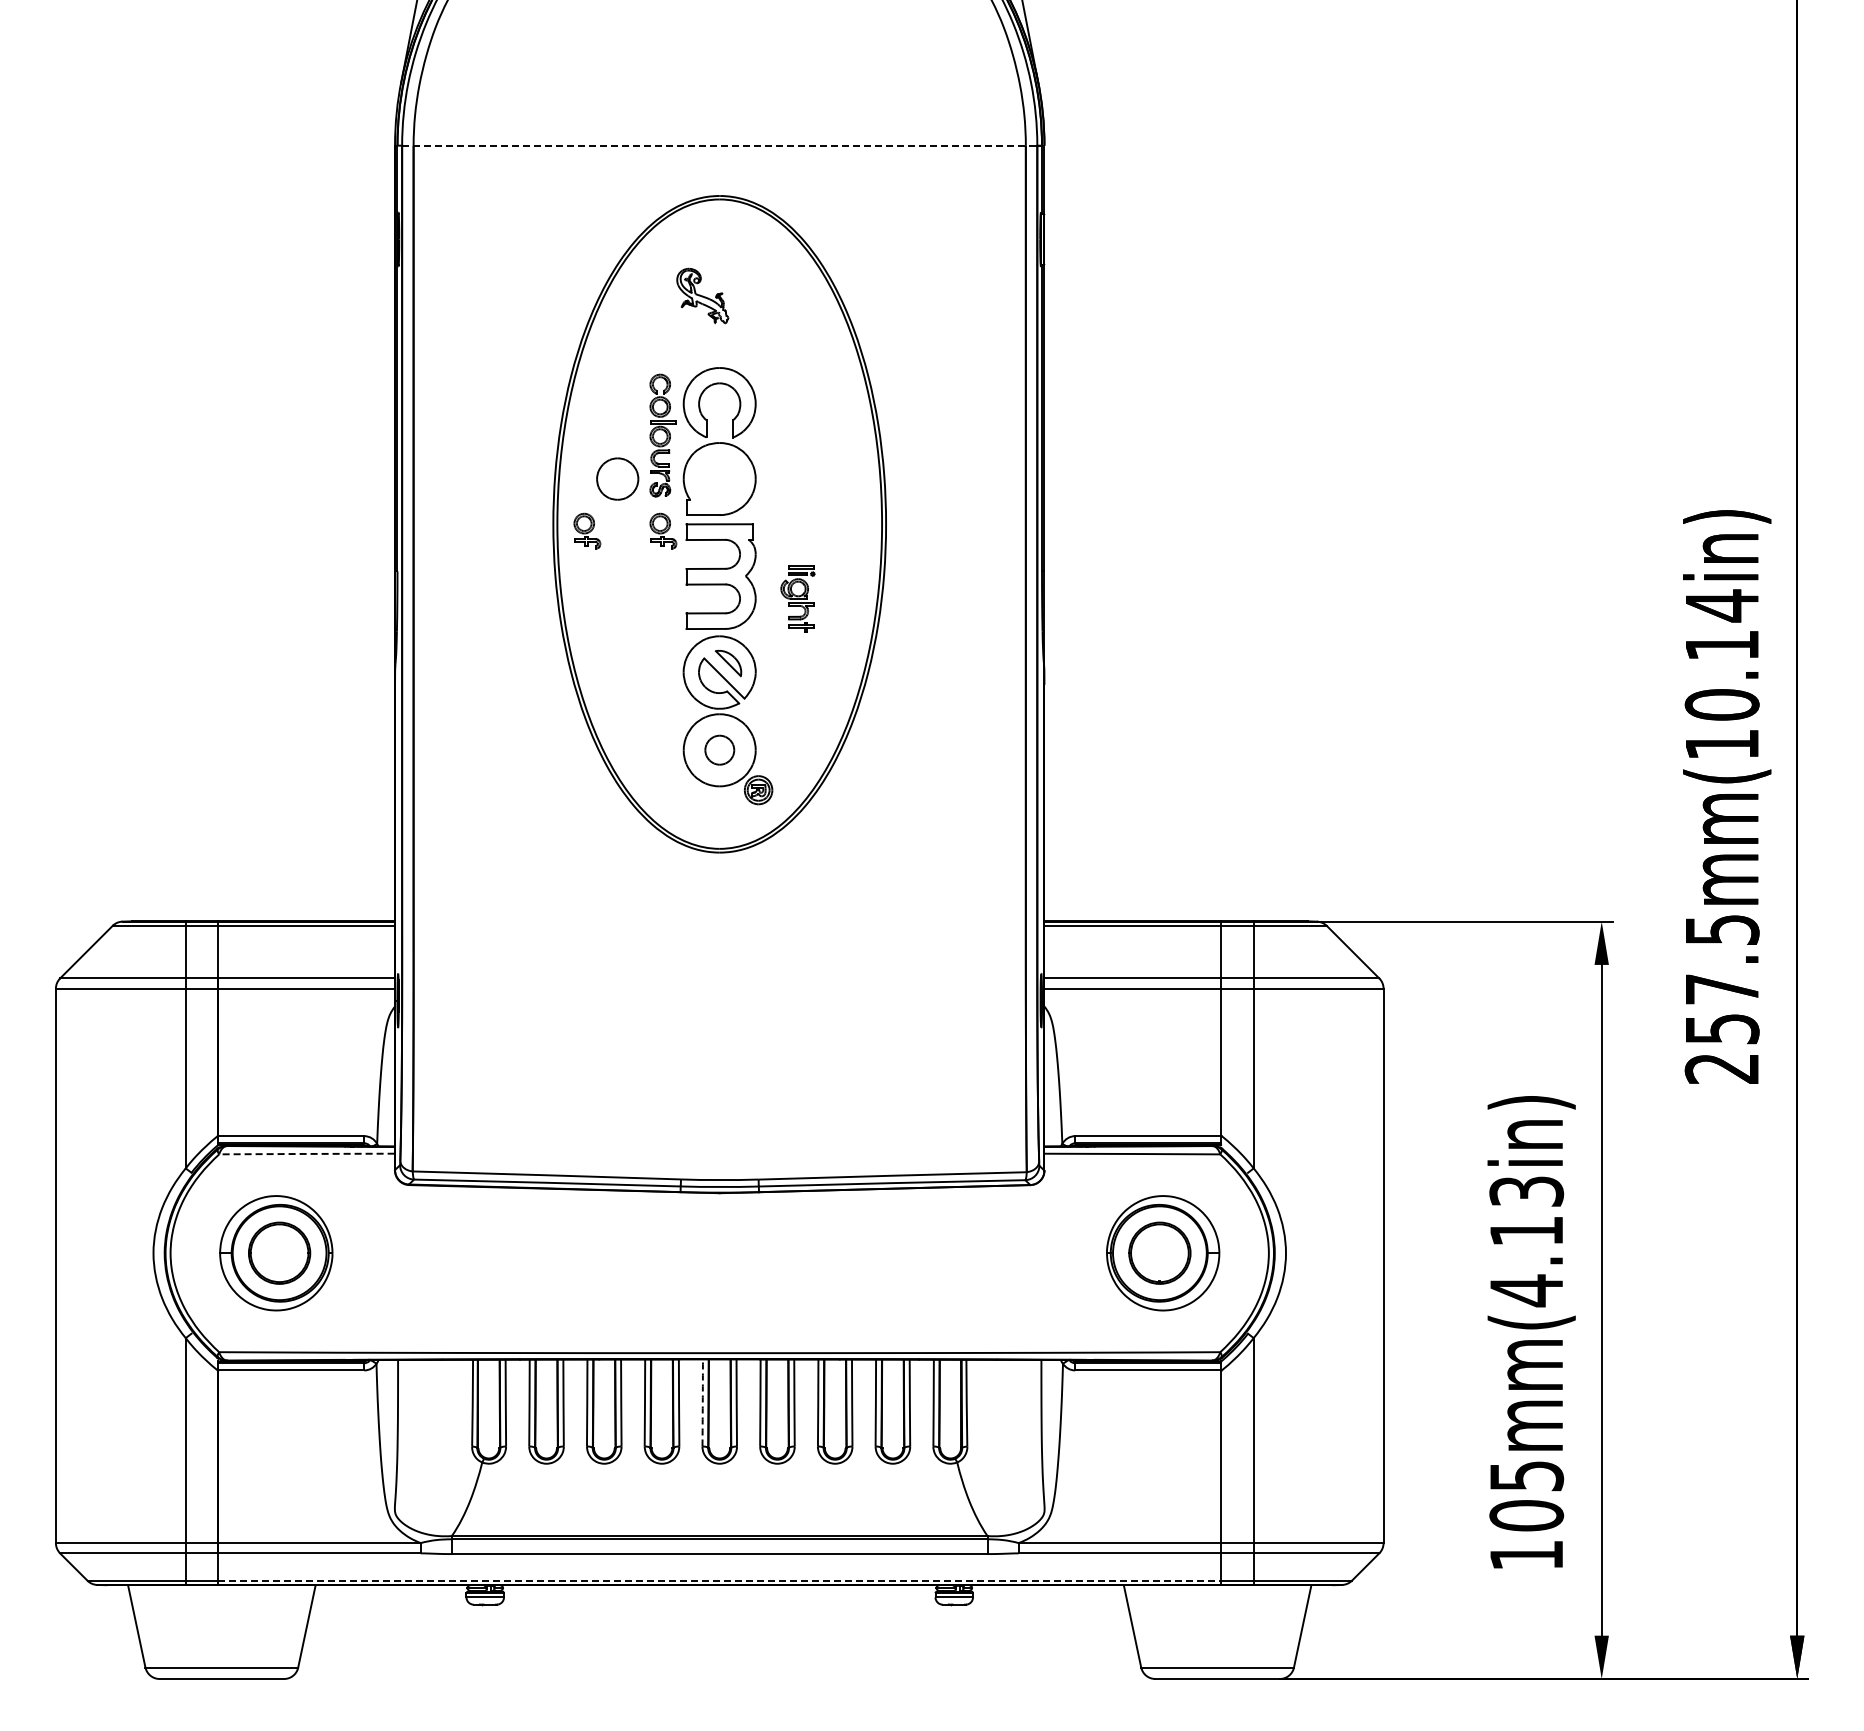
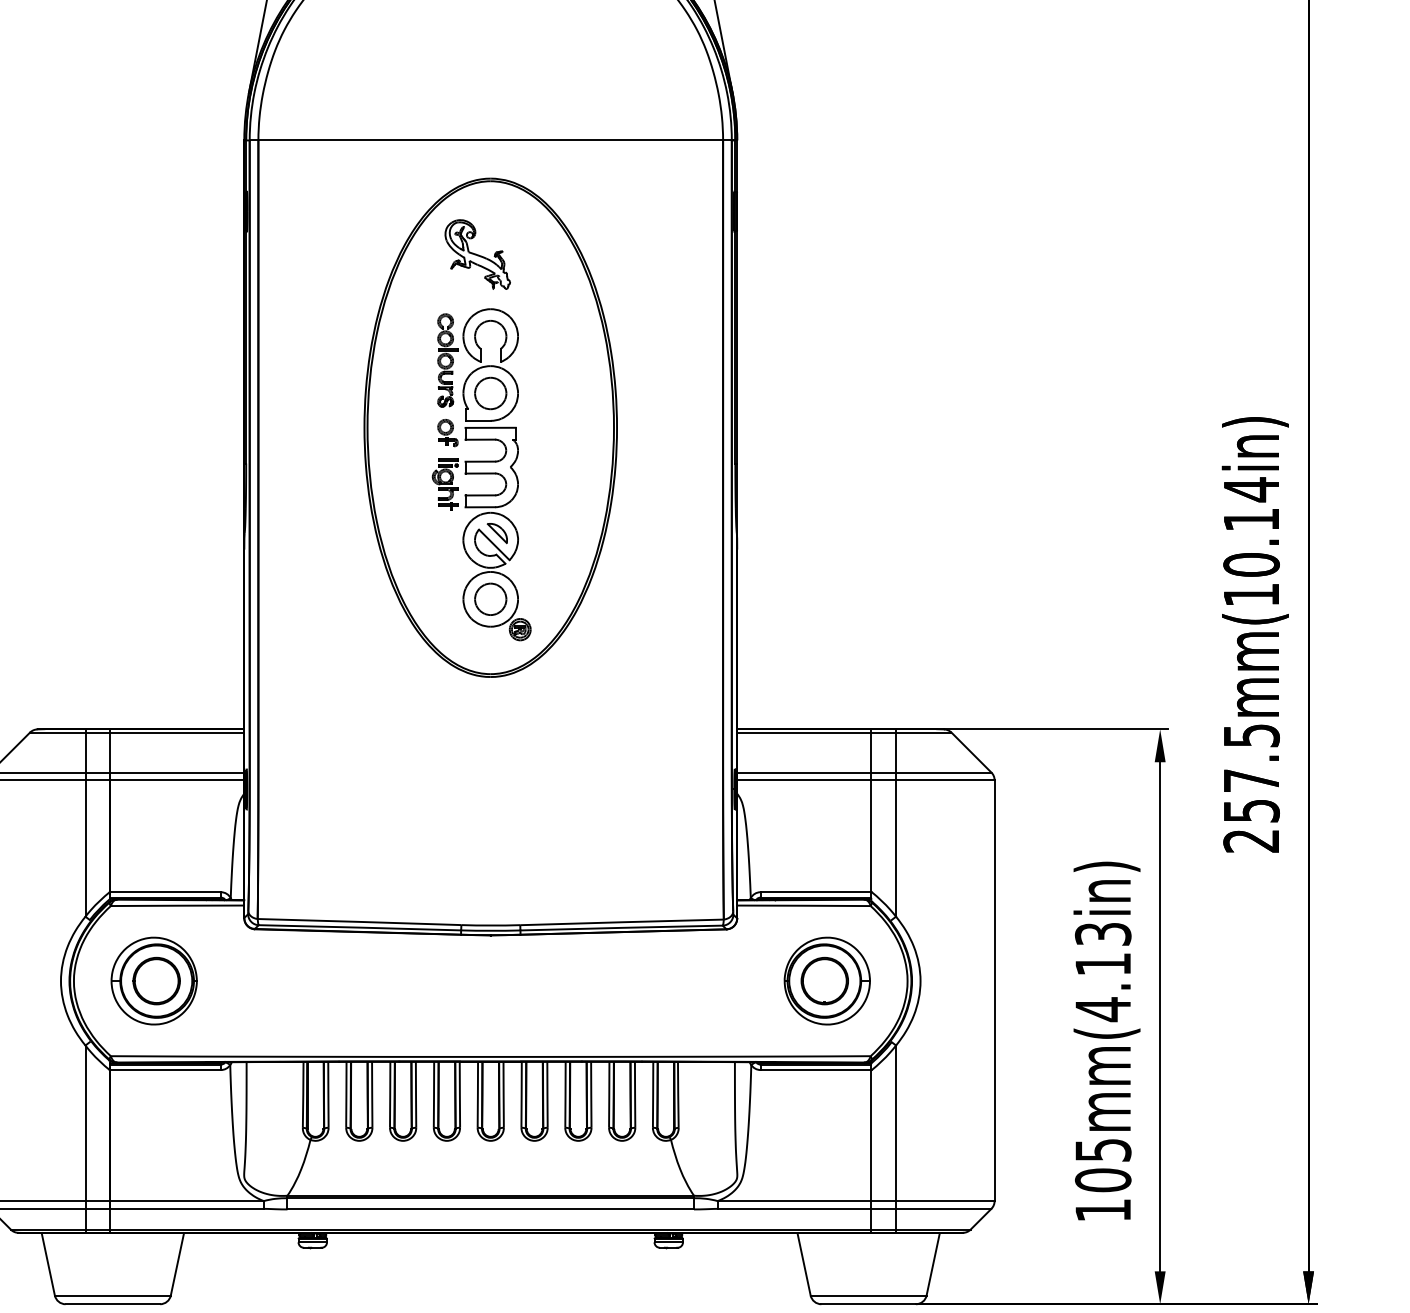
line: (719, 145) -> (490, 140), dashed -> solid
part: (702, 295) -> (477, 254), size x1.67
part: (617, 478) -> (490, 393), moved
part: (587, 530) -> (390, 432), removed
part: (797, 598) -> (445, 484), moved
part: (719, 749) -> (490, 598), size x1.43
arc: (306, 1153) -> (177, 905), dashed -> solid
arc: (702, 1402) -> (477, 1094), dashed -> solid
line: (720, 1580) -> (491, 1229), dashed -> solid

